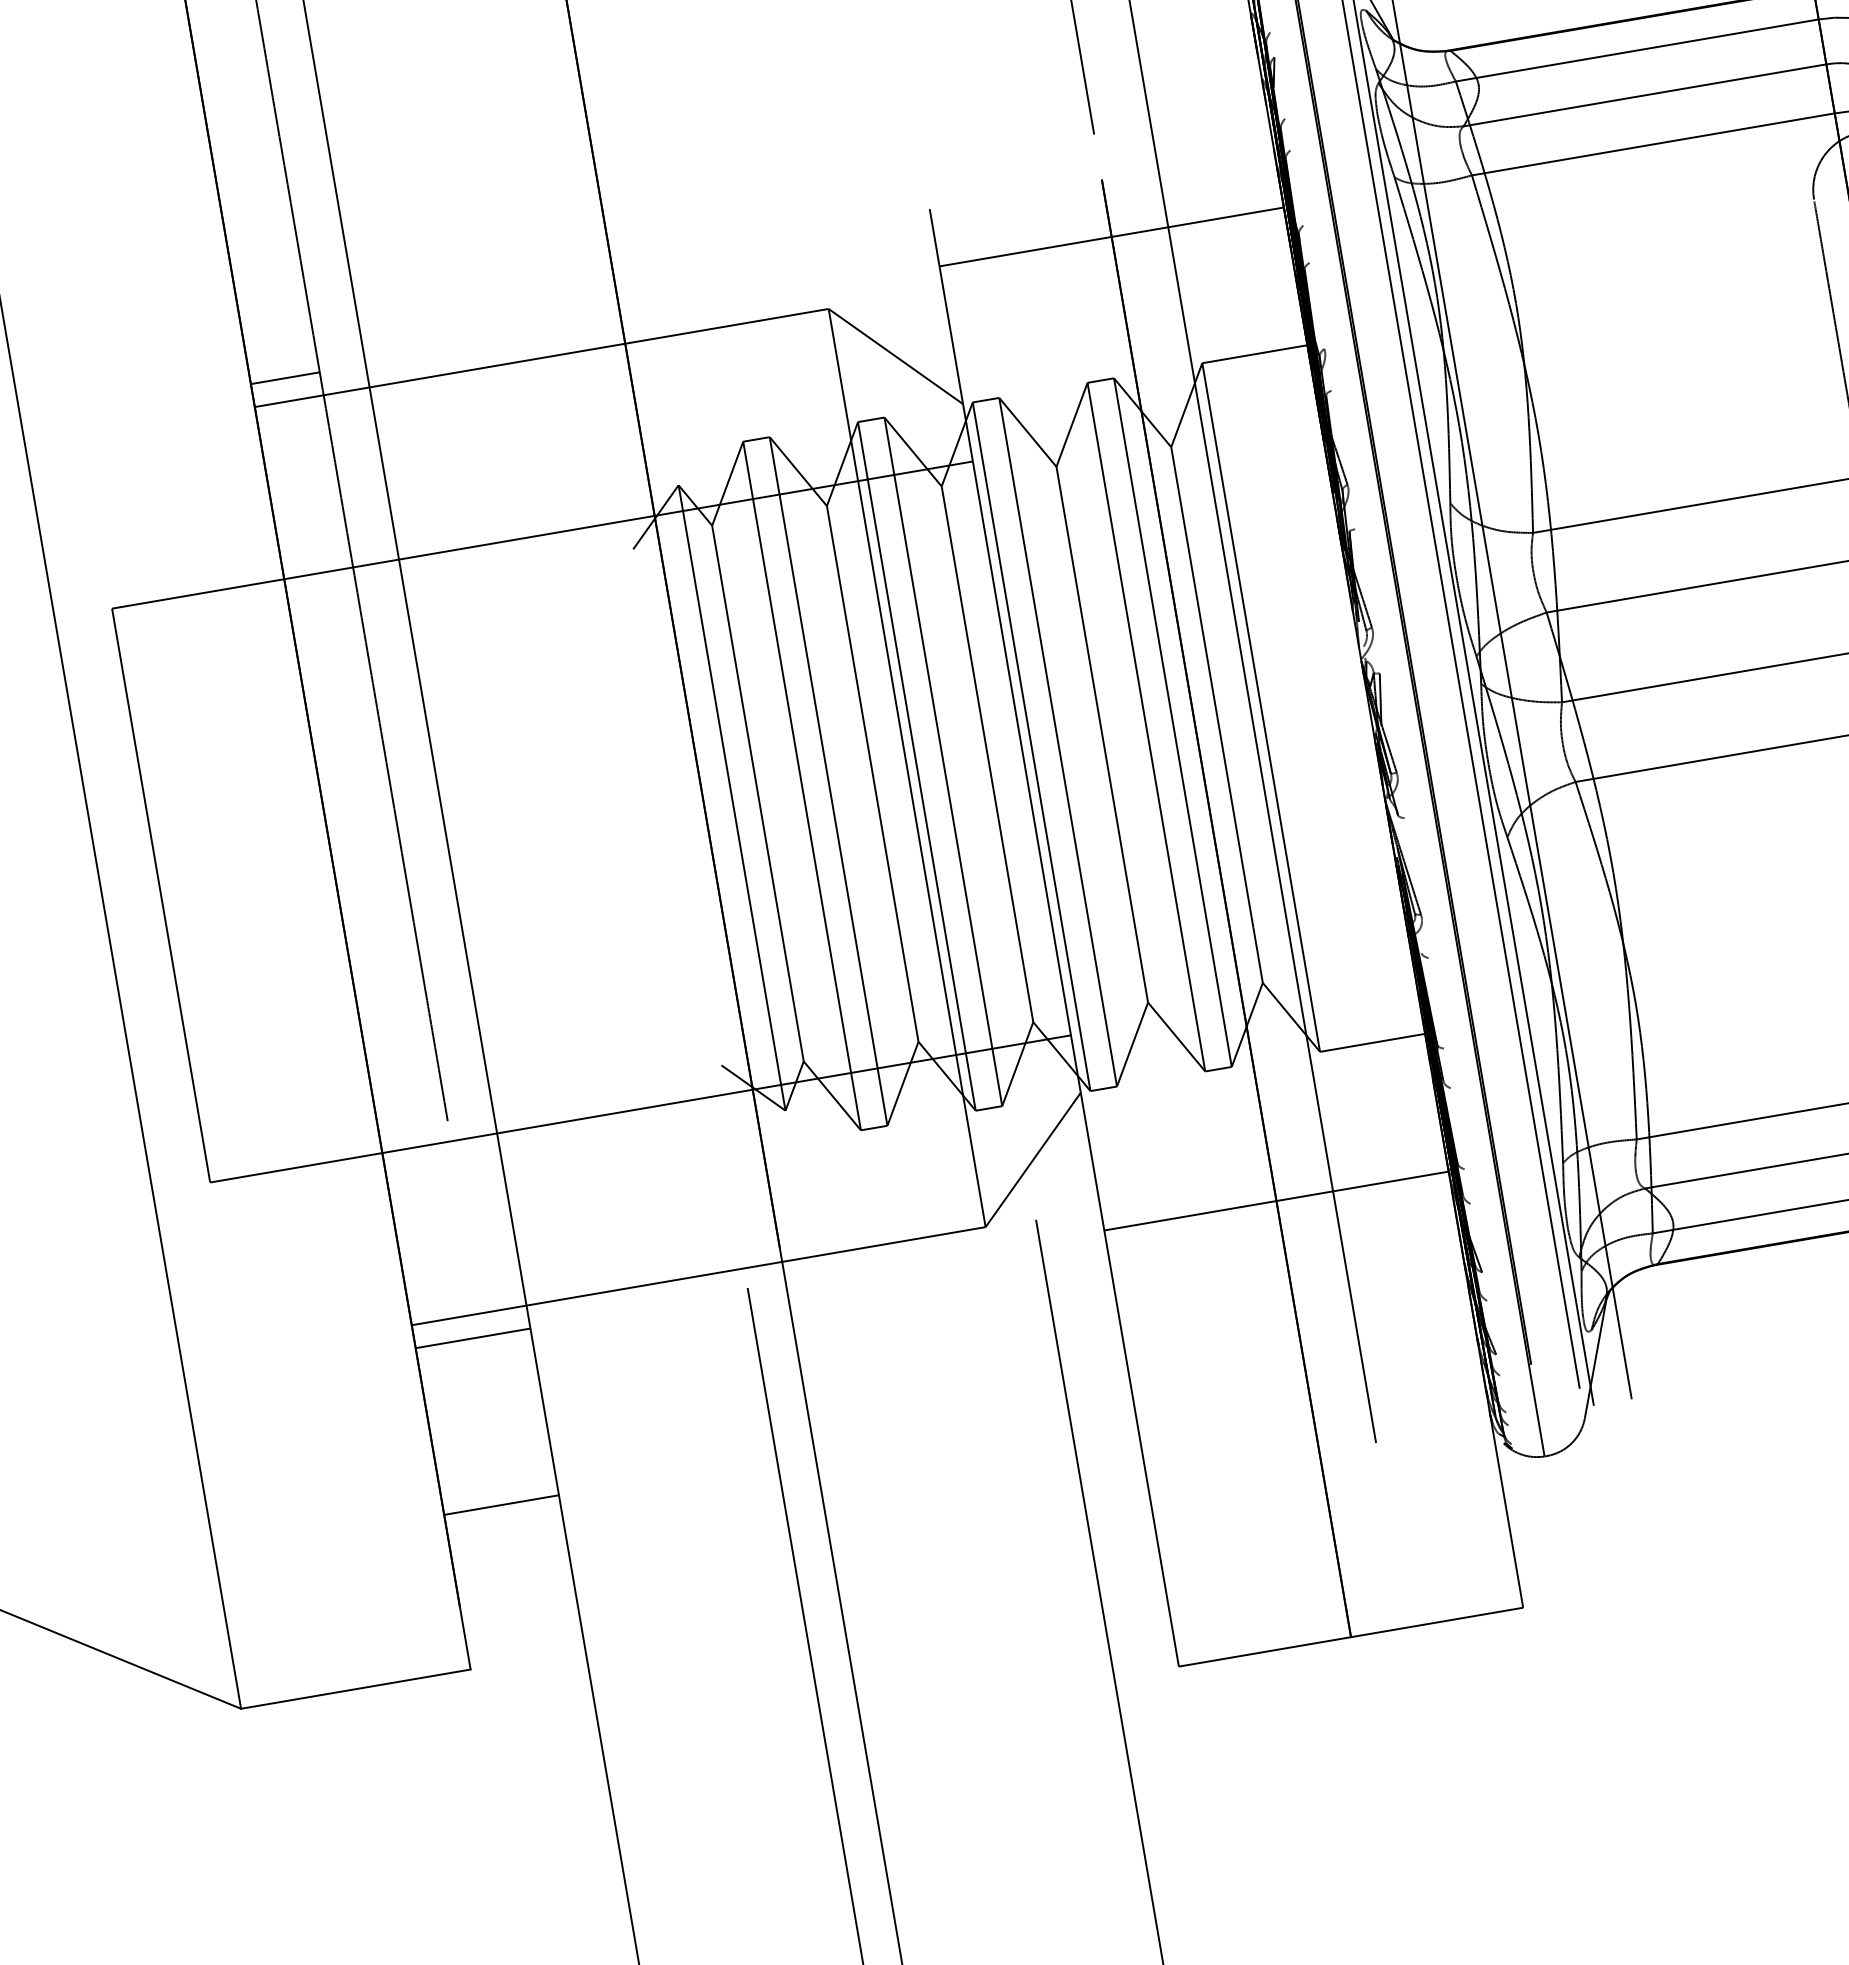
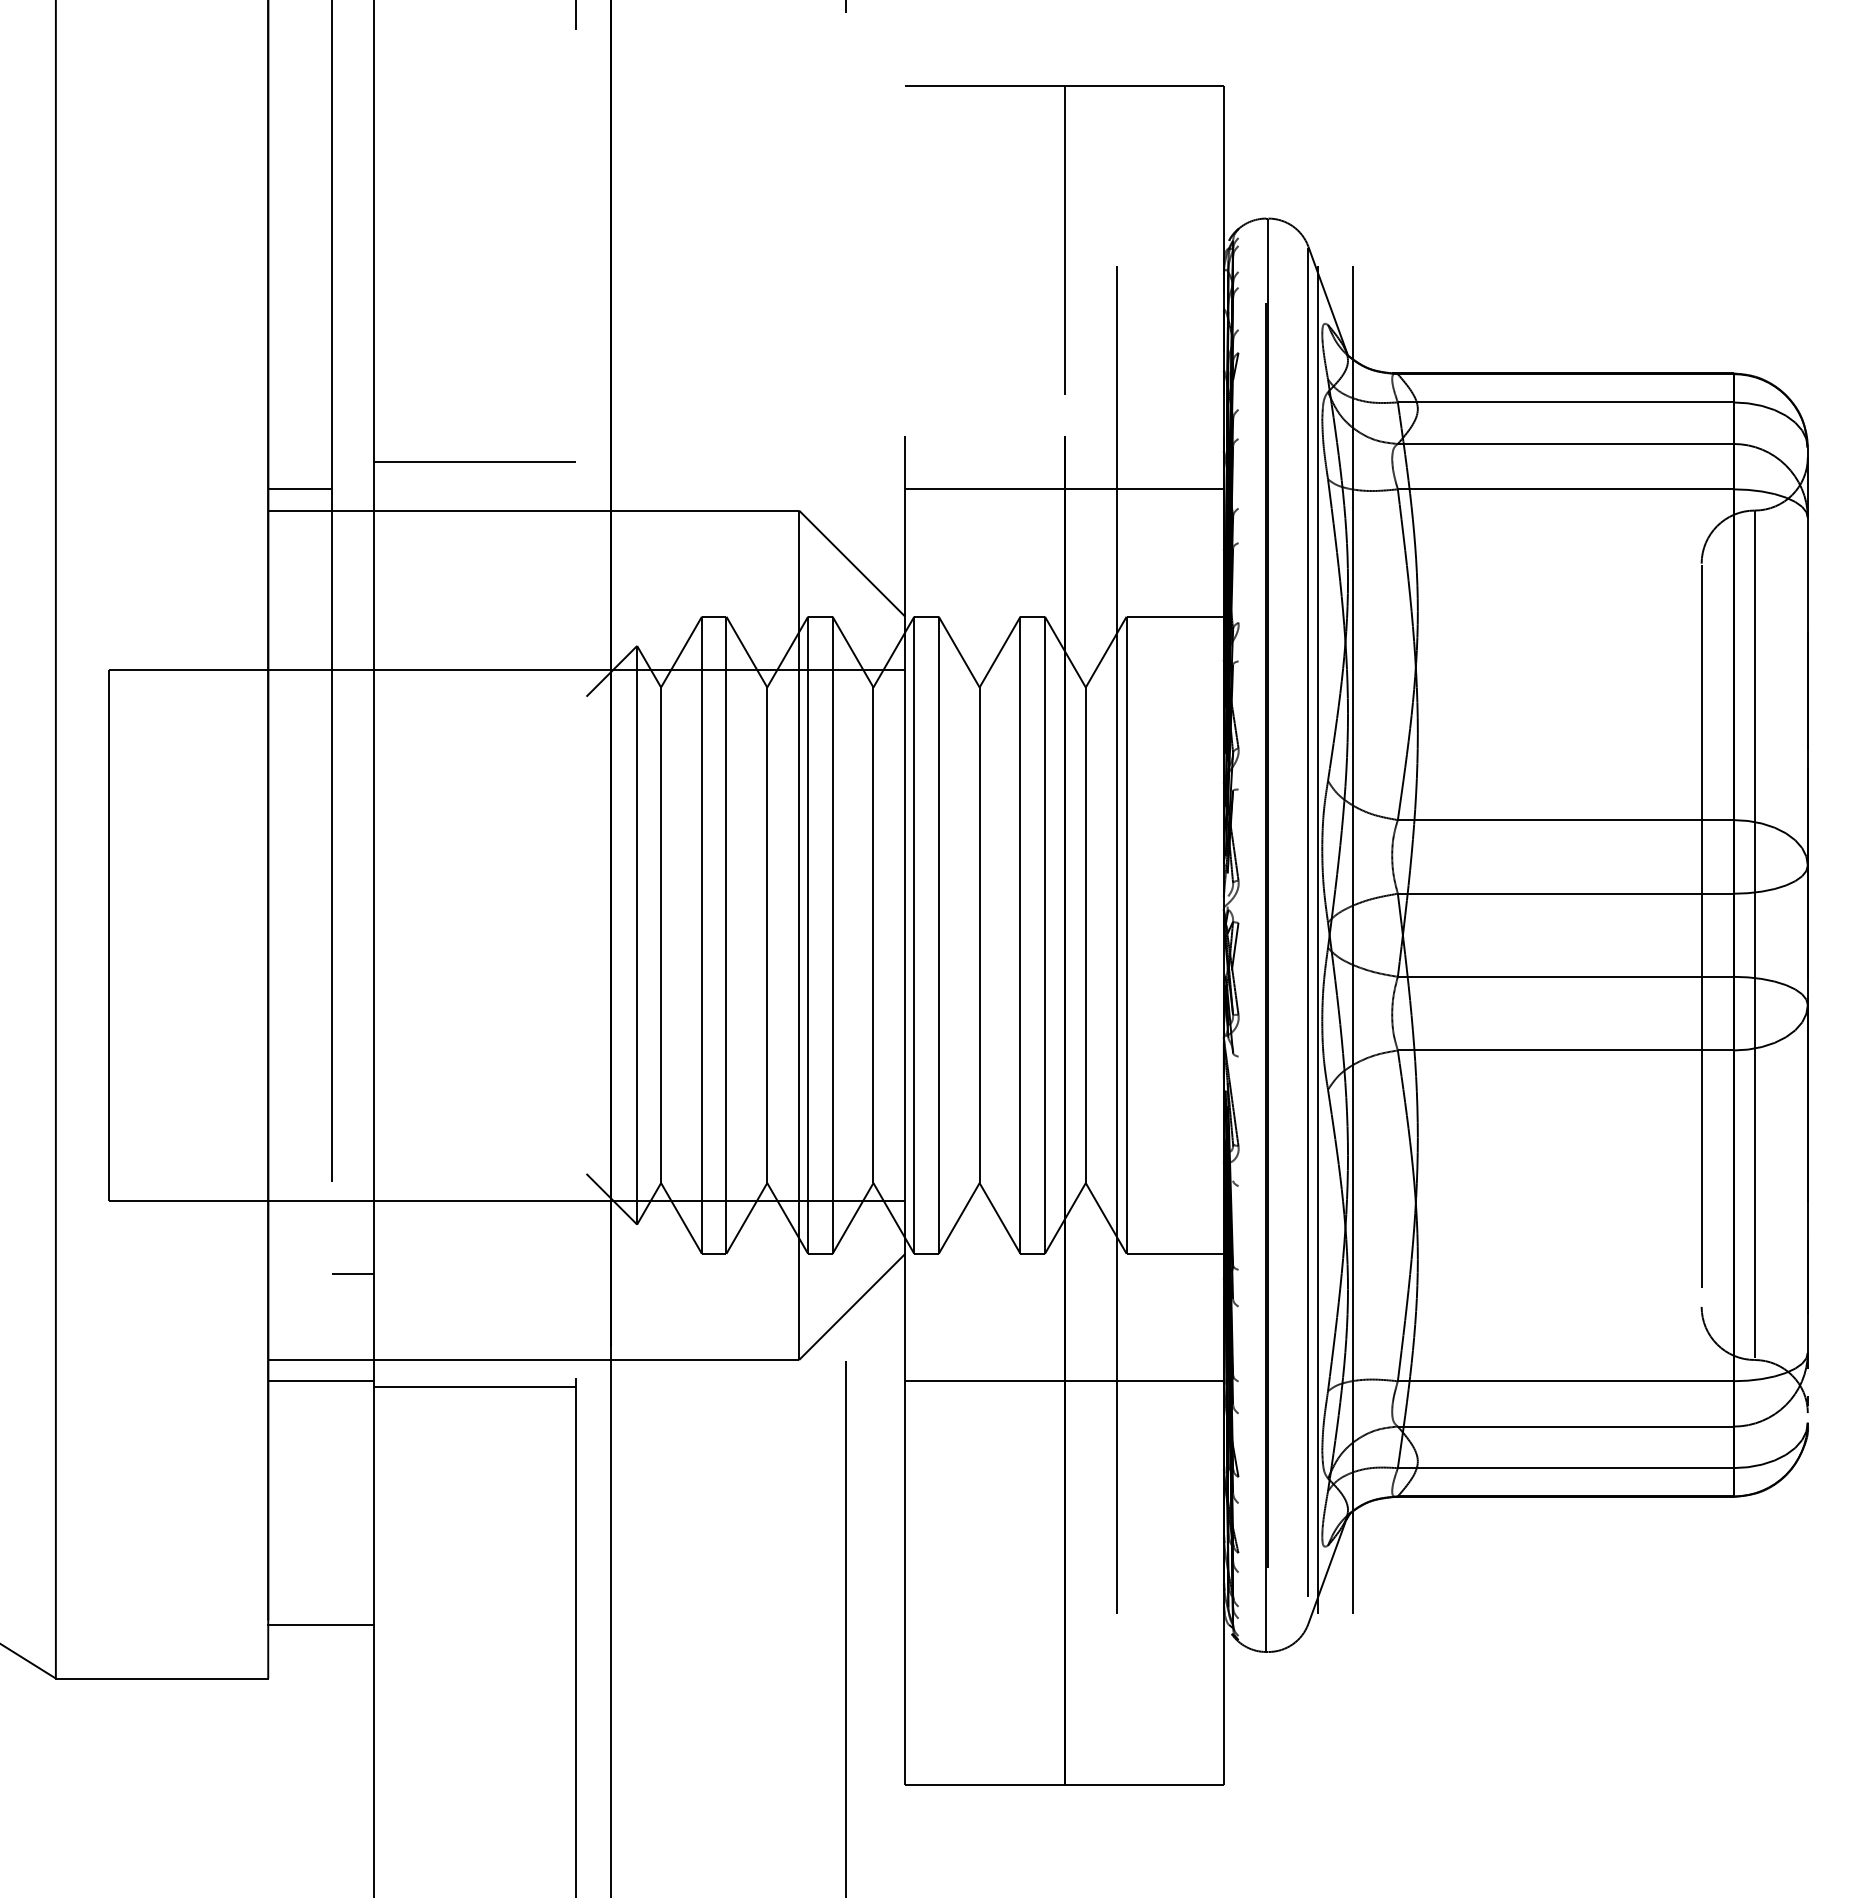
line: (468, 315) -> (474, 461), added
line: (487, 1217) -> (352, 1274), added
line: (639, 1315) -> (474, 1386), added
line: (501, 1505) -> (321, 1625), moved

